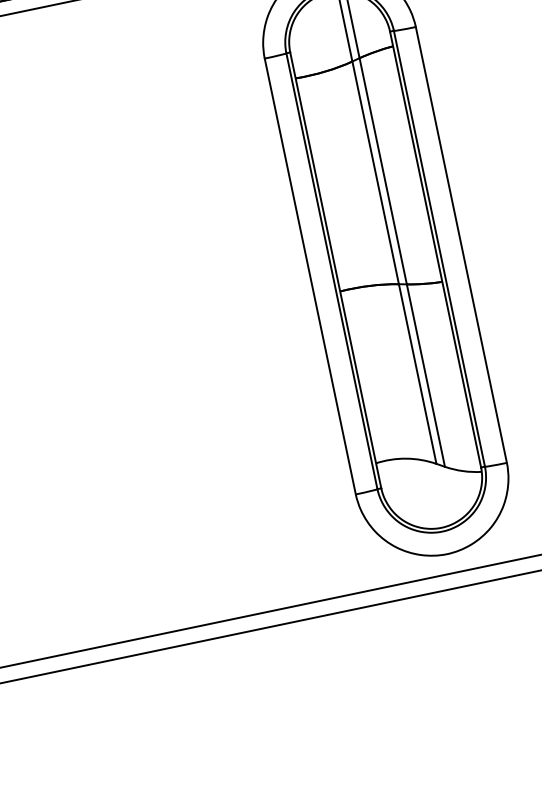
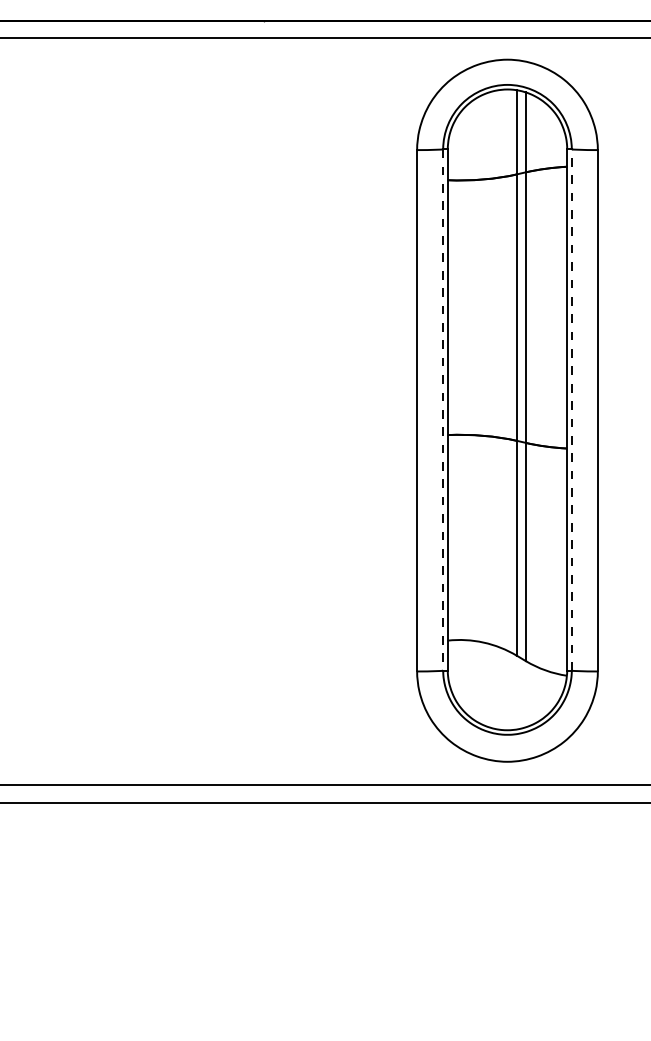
line: (439, 248) -> (571, 409), solid -> dashed
line: (332, 270) -> (443, 409), solid -> dashed

